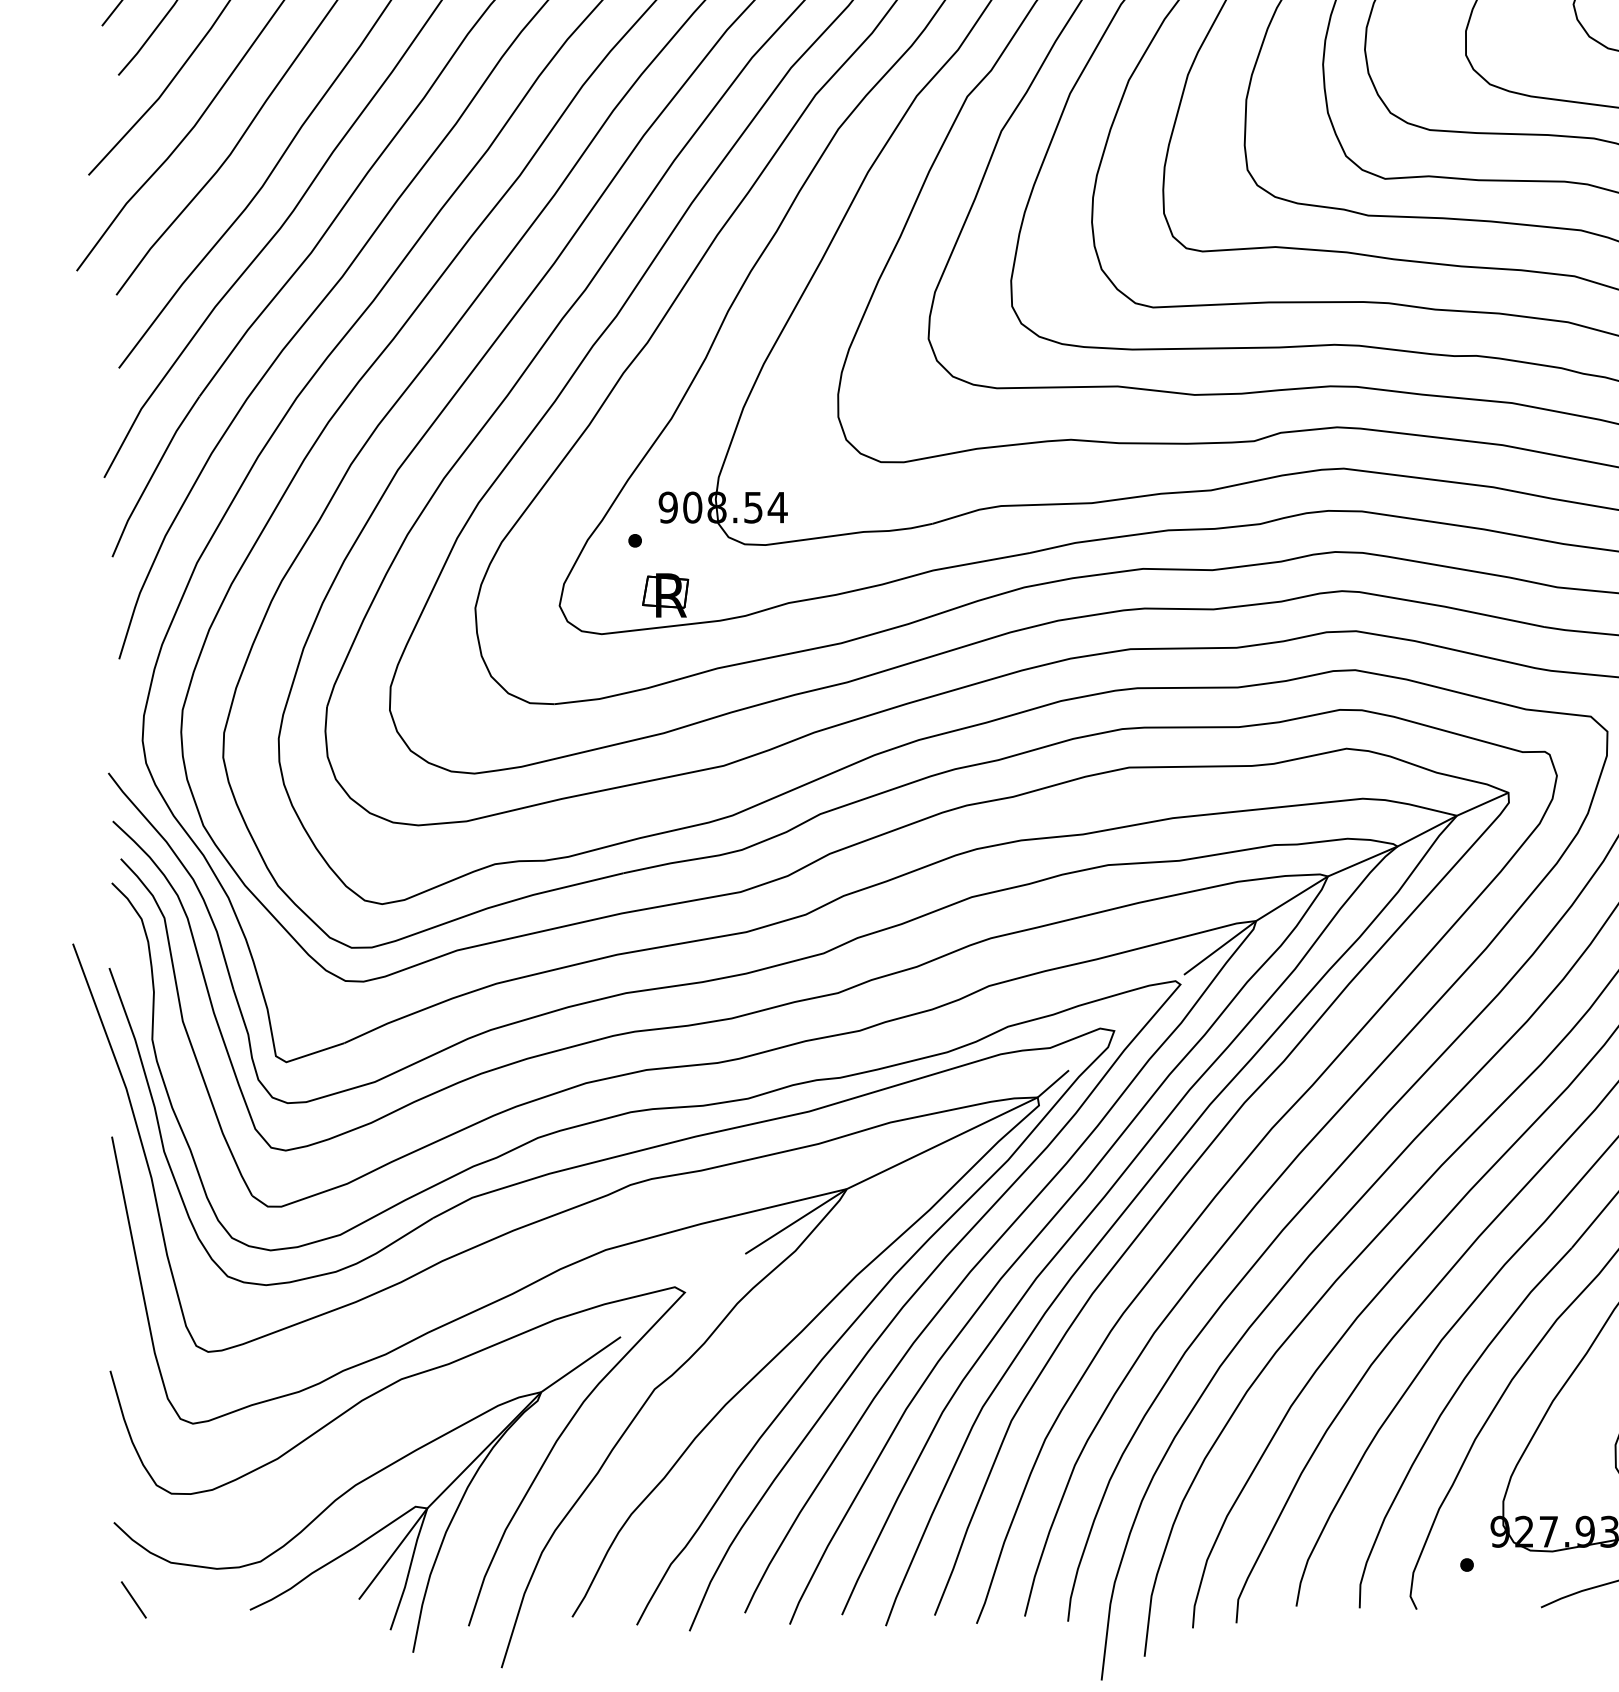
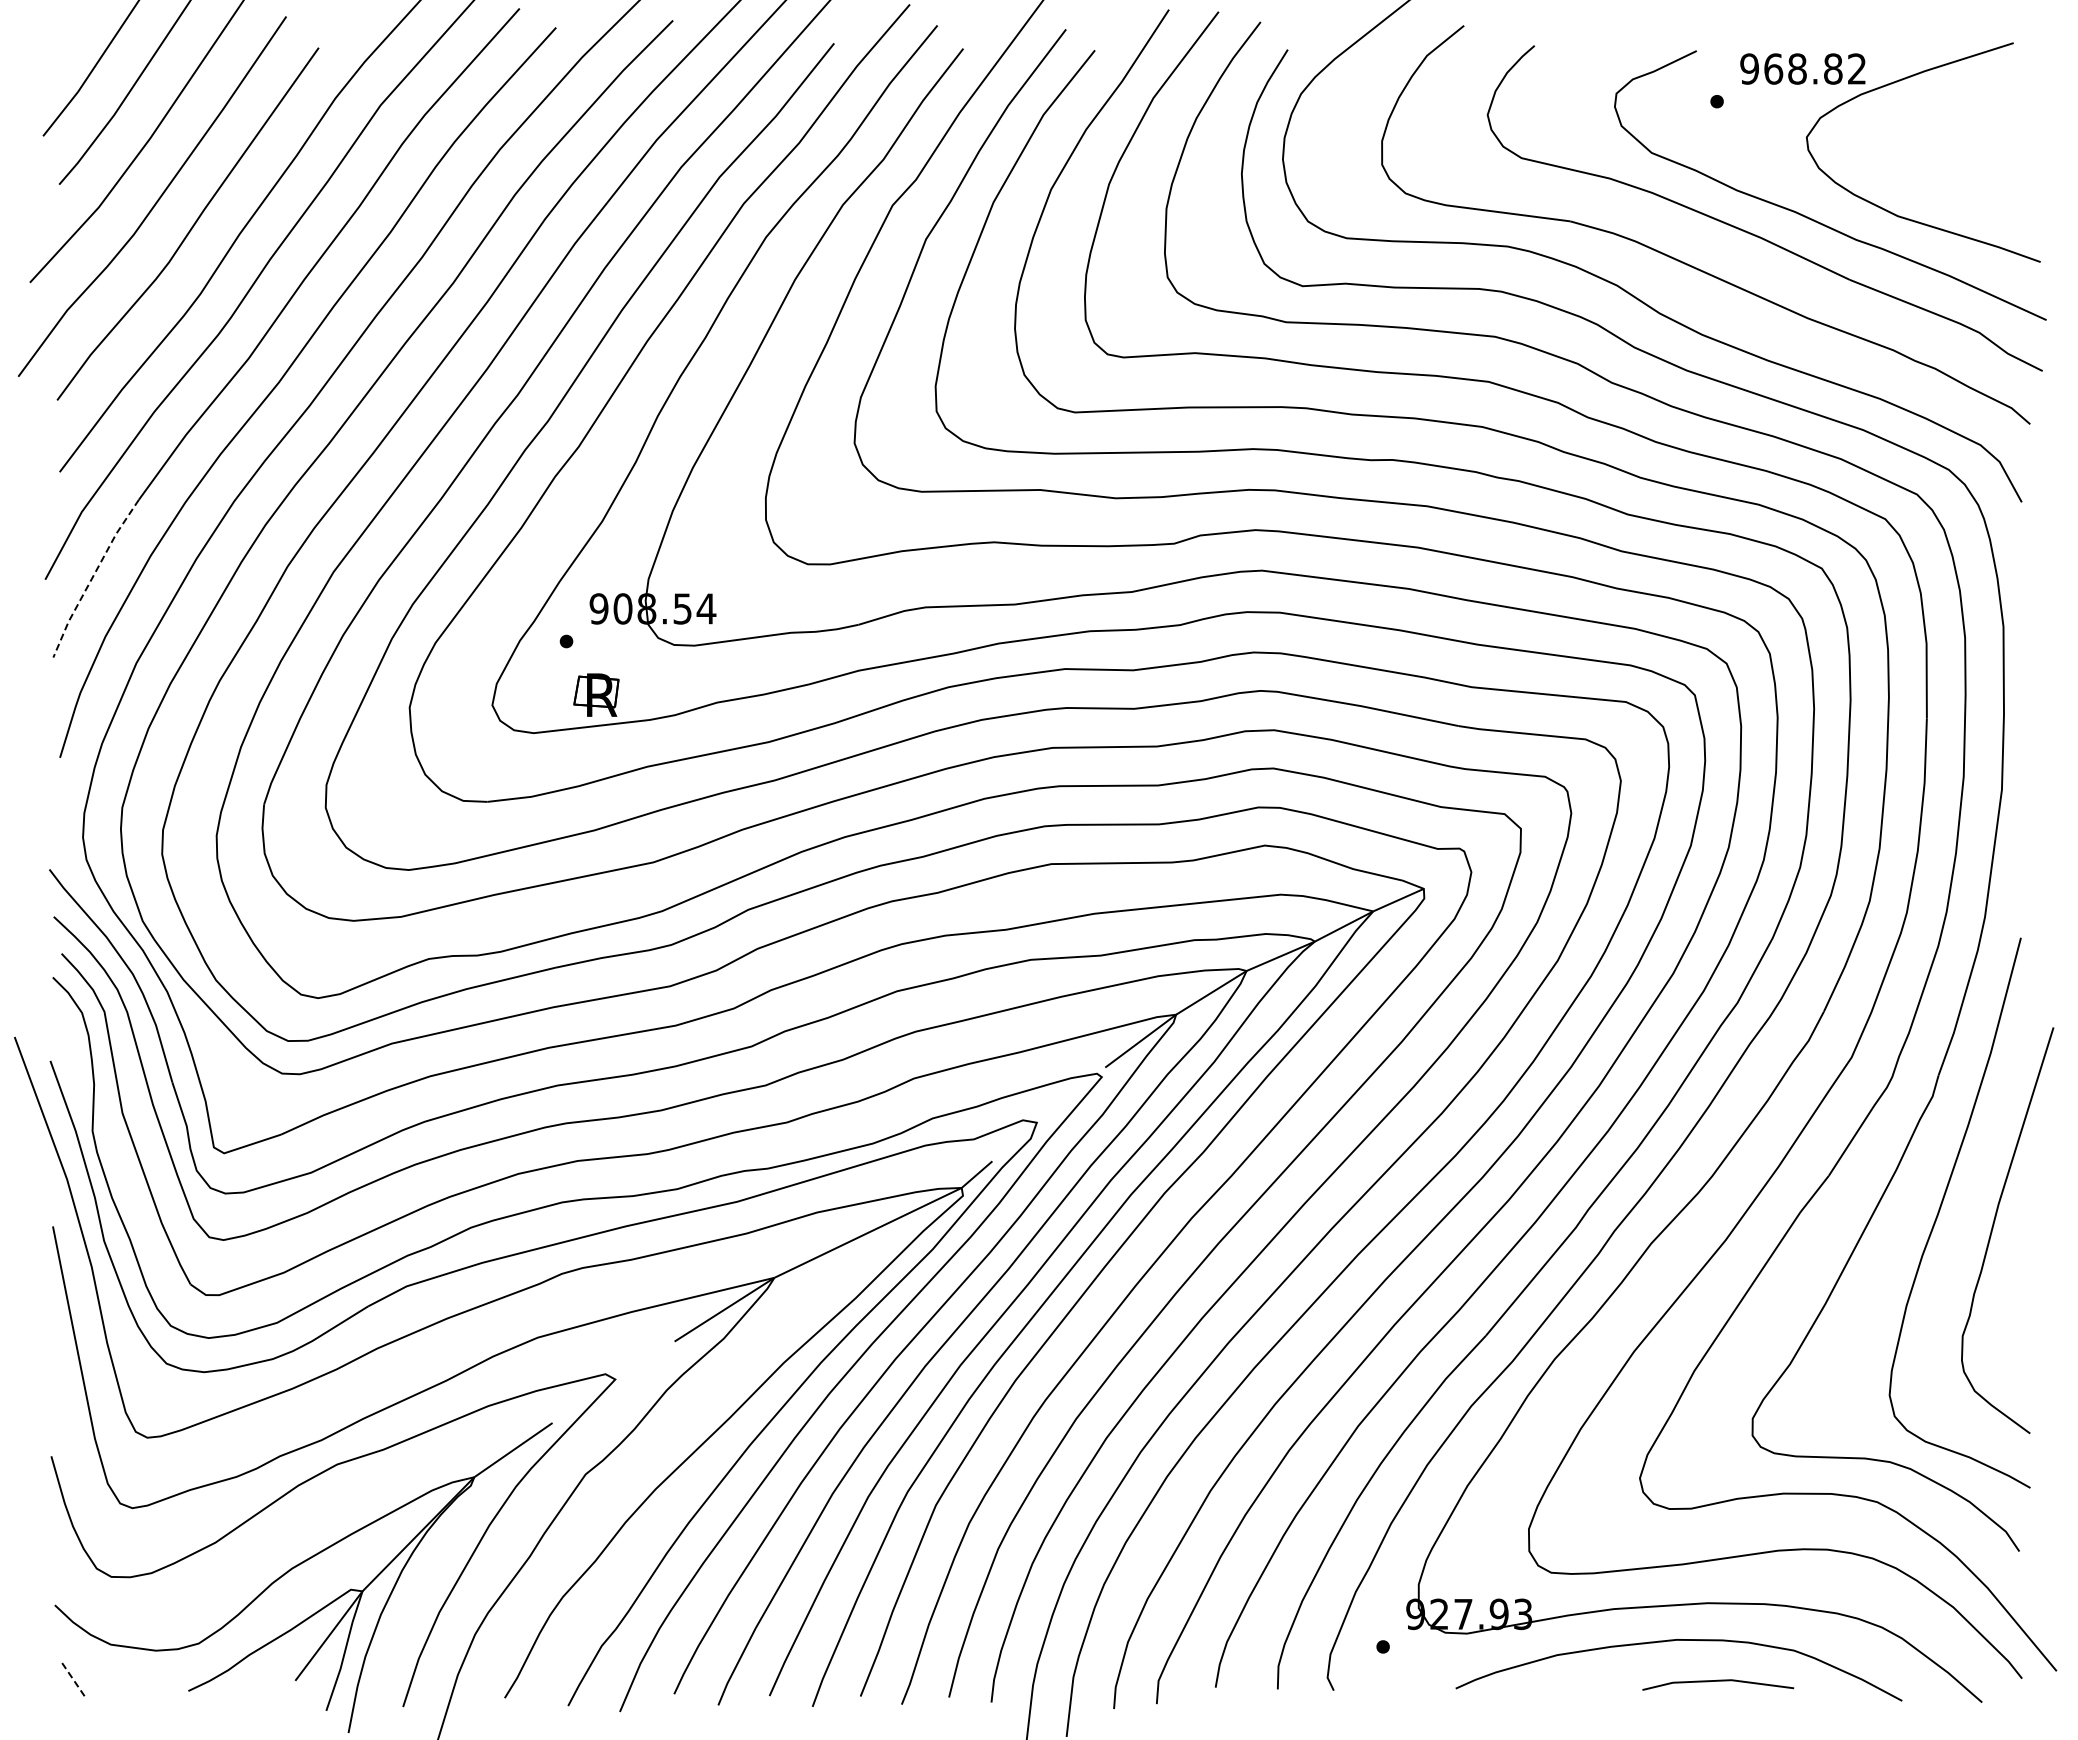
line: (152, 475) -> (92, 577), solid -> dashed
line: (133, 1600) -> (74, 1681), solid -> dashed

